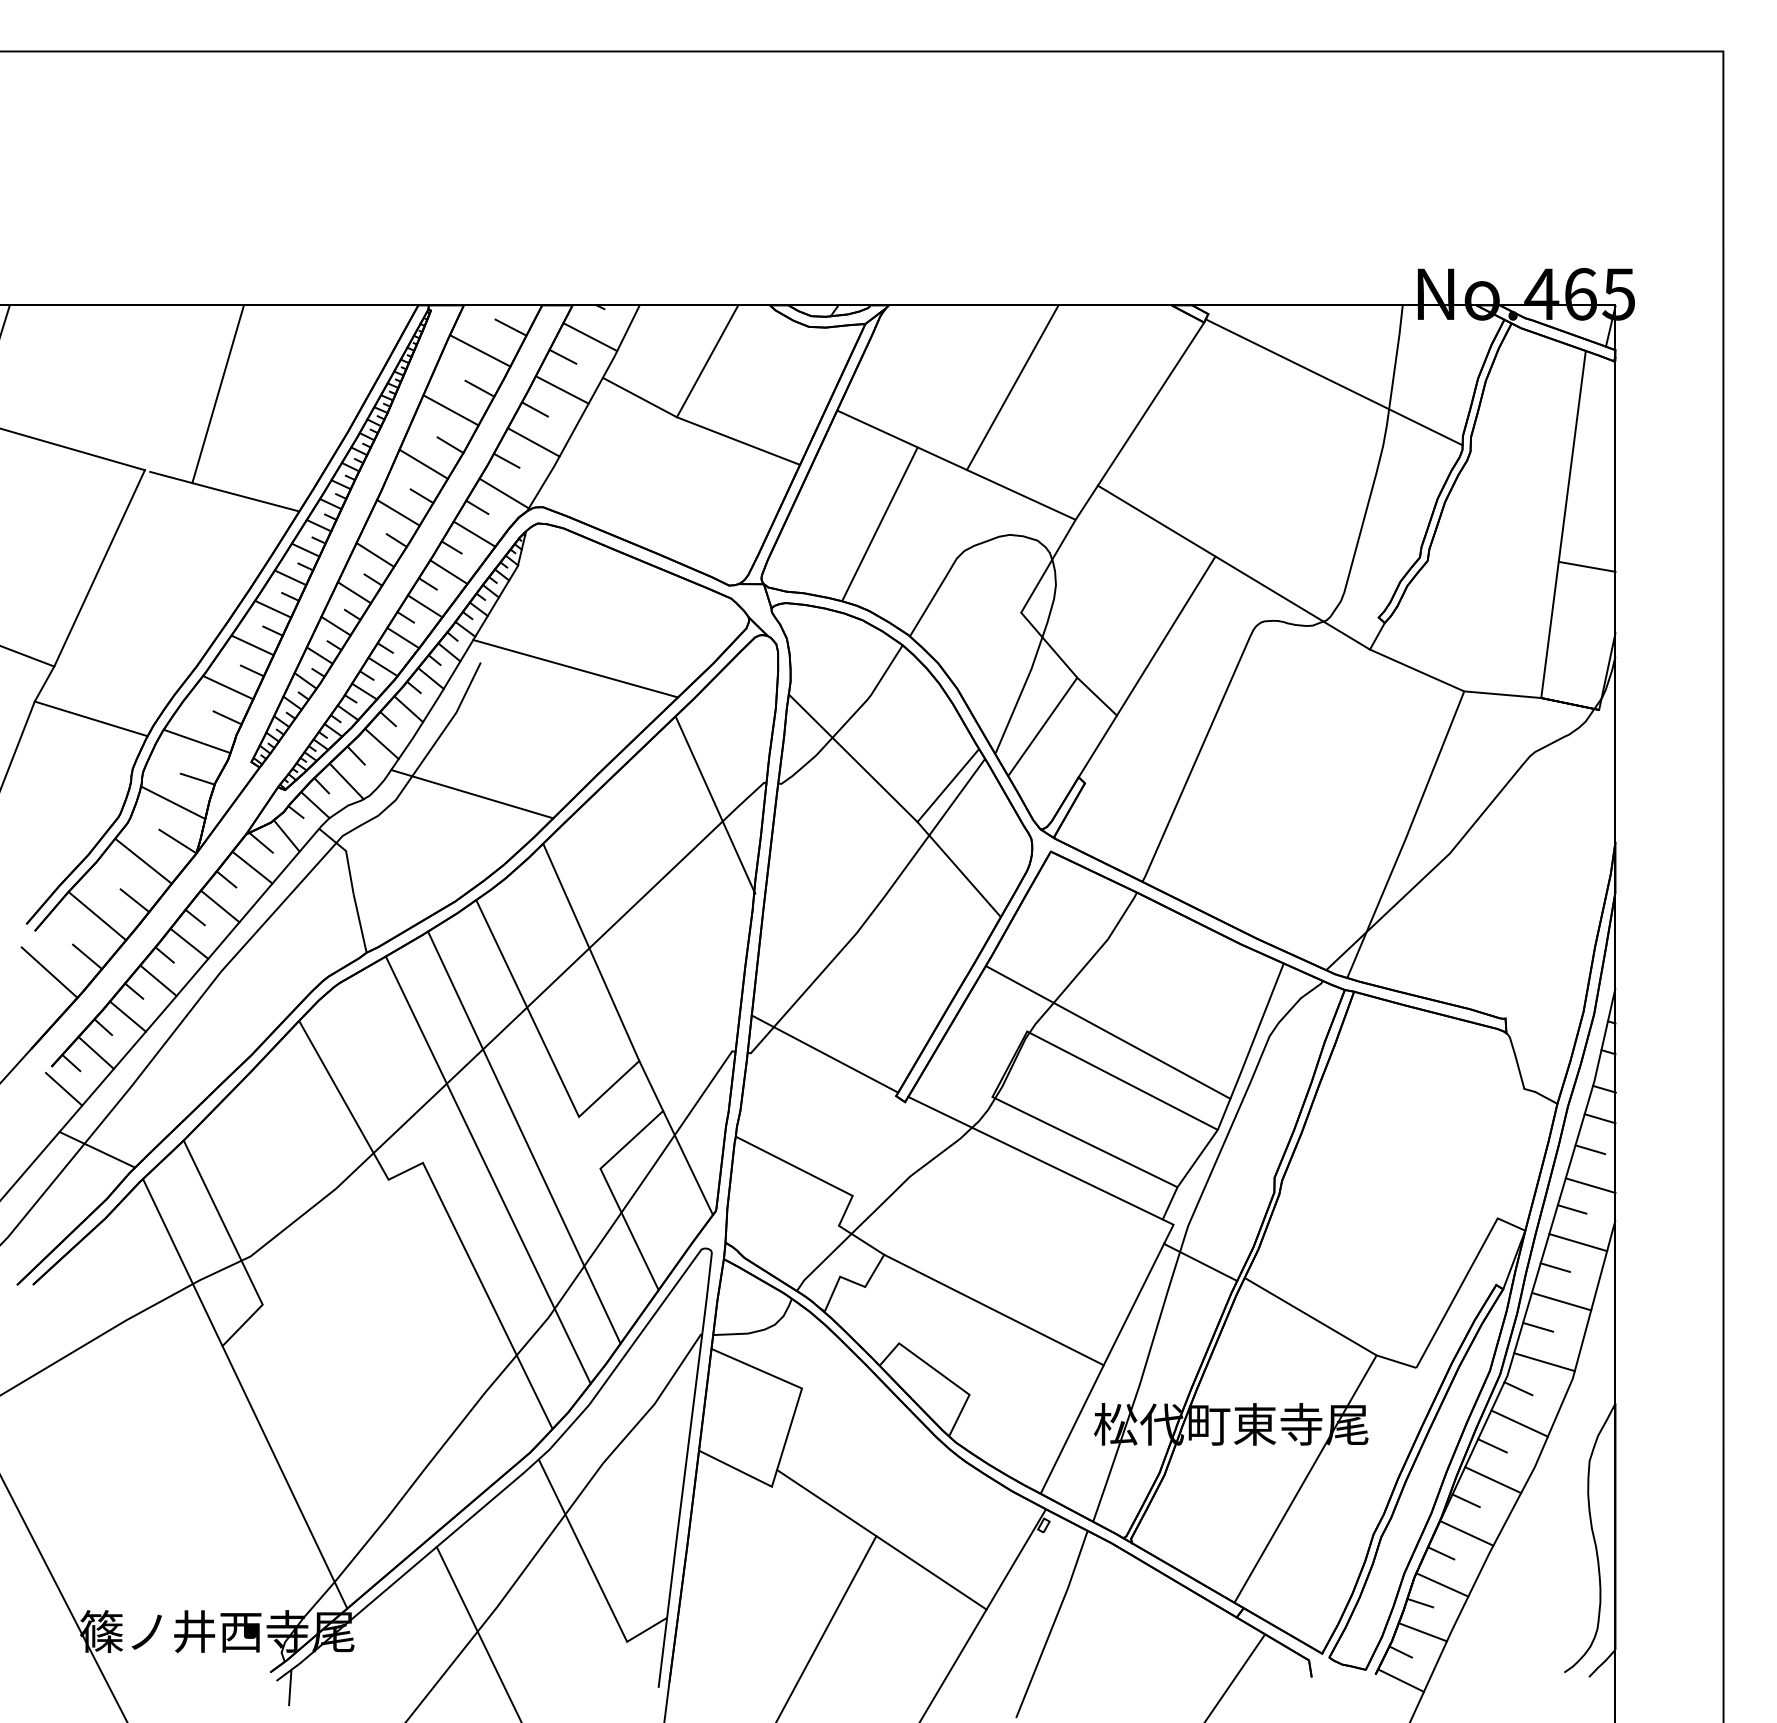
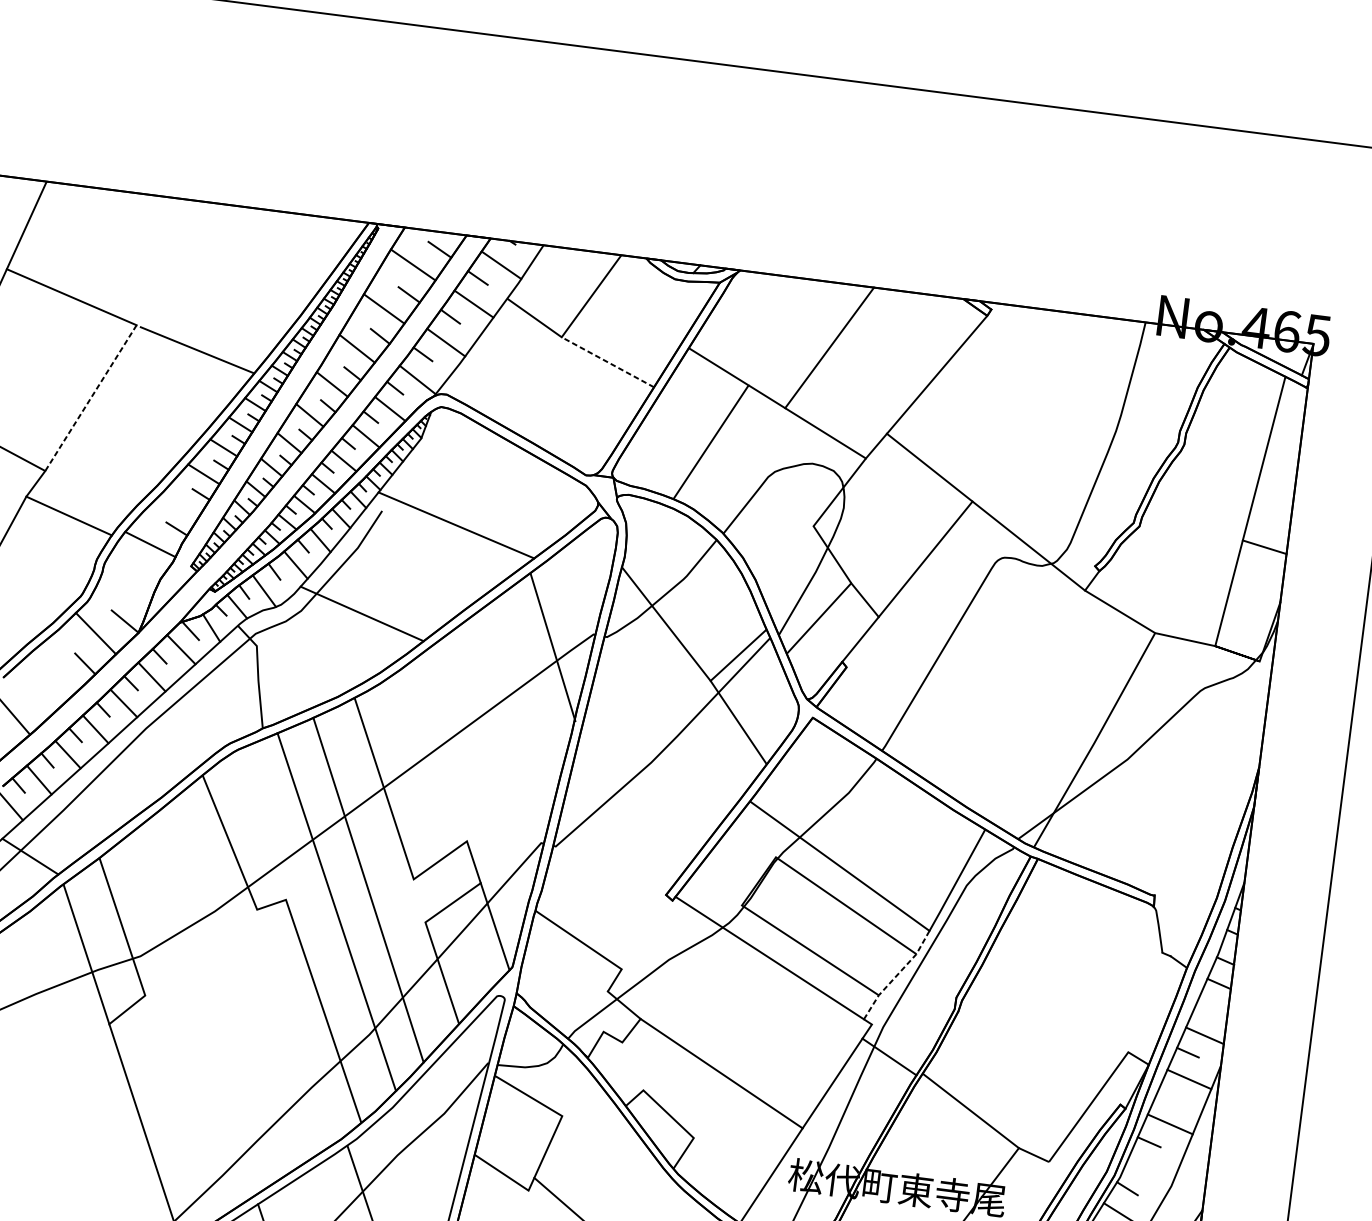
line: (1333, 382) -> (1083, 376), removed
line: (217, 394) -> (201, 272), removed
line: (738, 440) -> (607, 361), solid -> dashed
line: (99, 568) -> (90, 398), solid -> dashed
line: (228, 687) -> (180, 505), removed
line: (197, 778) -> (146, 573), removed
line: (173, 802) -> (125, 590), removed
line: (97, 915) -> (54, 671), removed
line: (591, 952) -> (440, 750), removed
line: (87, 956) -> (42, 703), removed
line: (824, 1053) -> (613, 854), removed
line: (1590, 1149) -> (1208, 1007), removed
line: (1197, 1159) -> (897, 975), solid -> dashed
line: (1554, 1267) -> (1168, 1096), removed
line: (1544, 1362) -> (1150, 1170), removed

